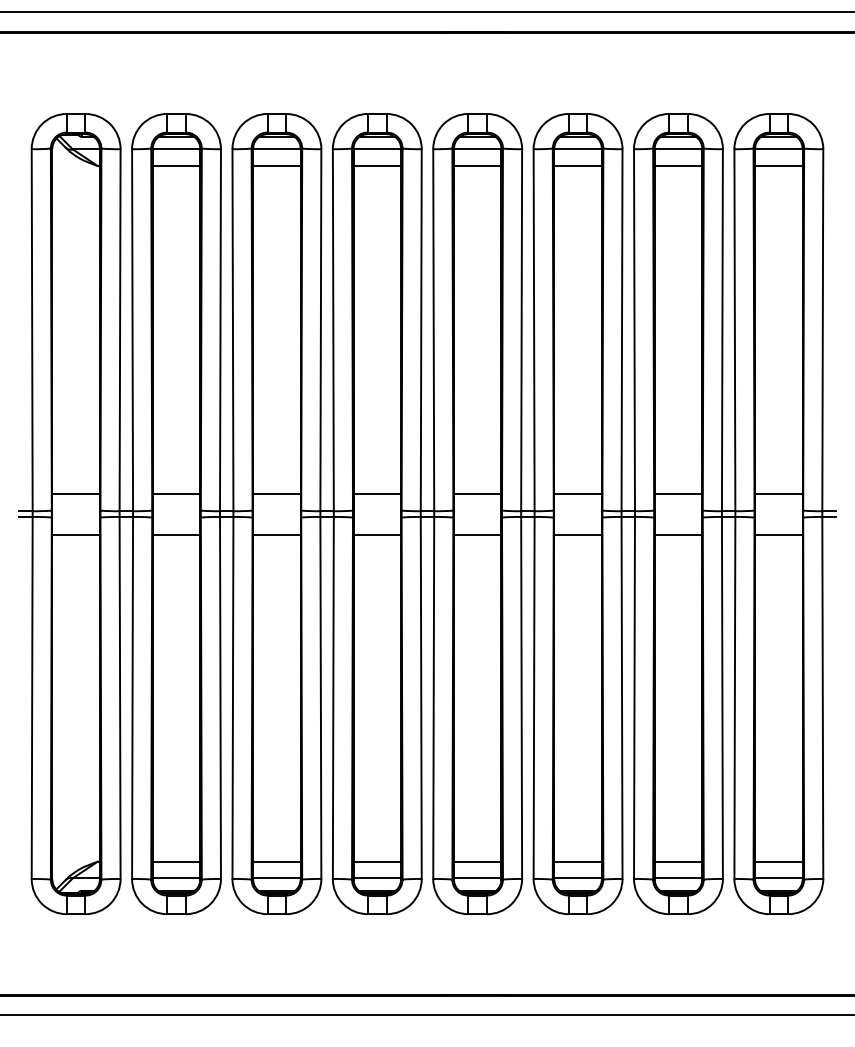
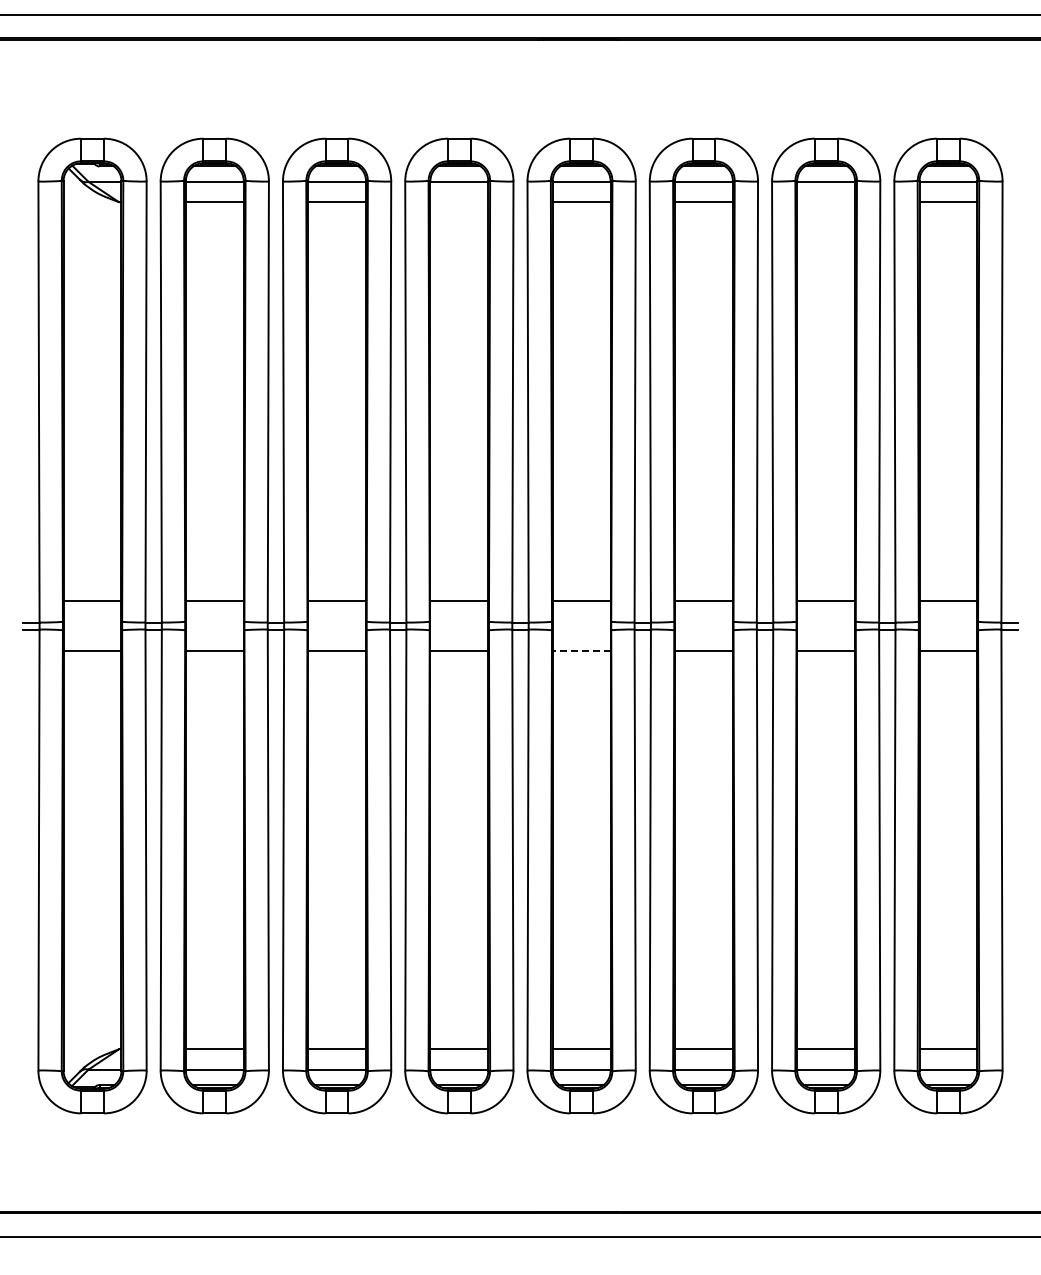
line: (377, 166) -> (459, 202), removed
line: (678, 166) -> (826, 202), removed
line: (477, 534) -> (581, 650), solid -> dashed

